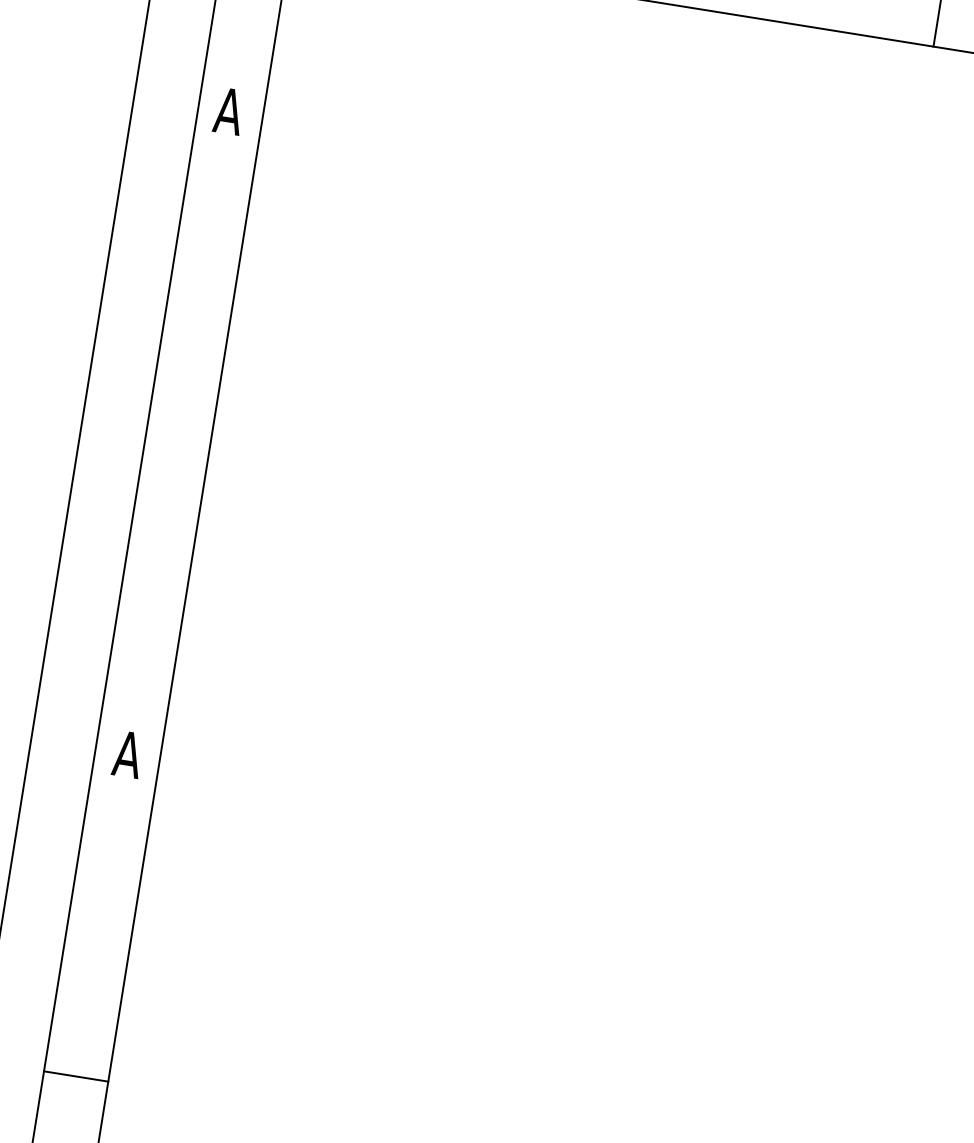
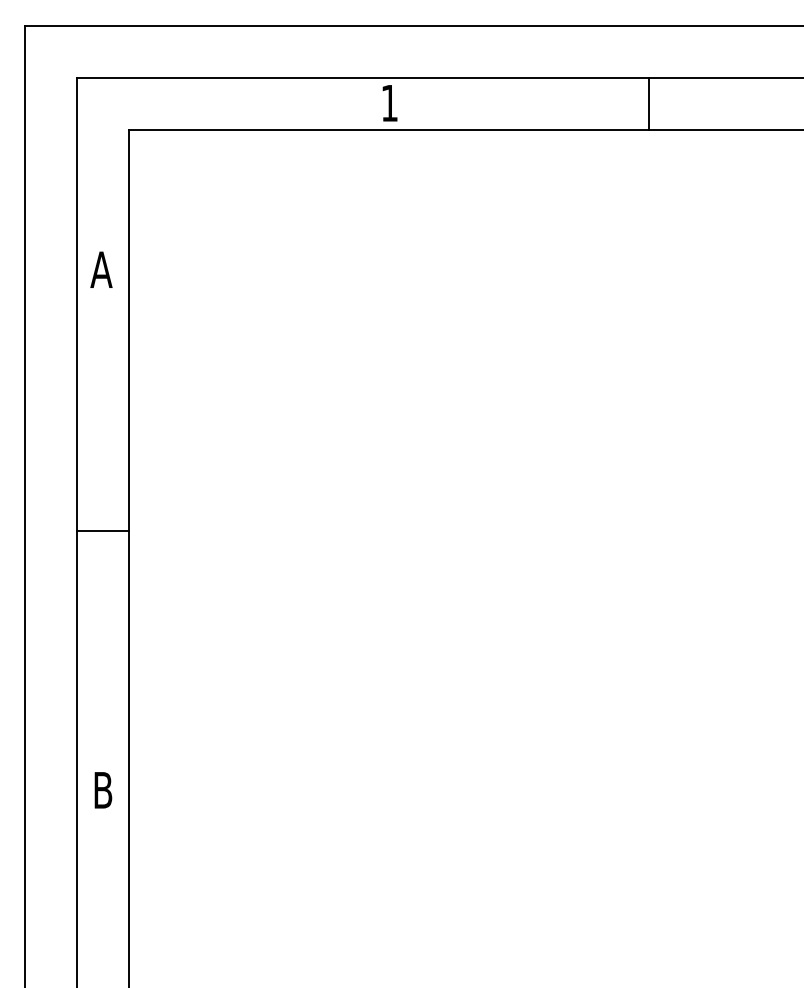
line: (178, 433) -> (102, 530), added
text: (128, 754) -> (103, 790), A -> B

